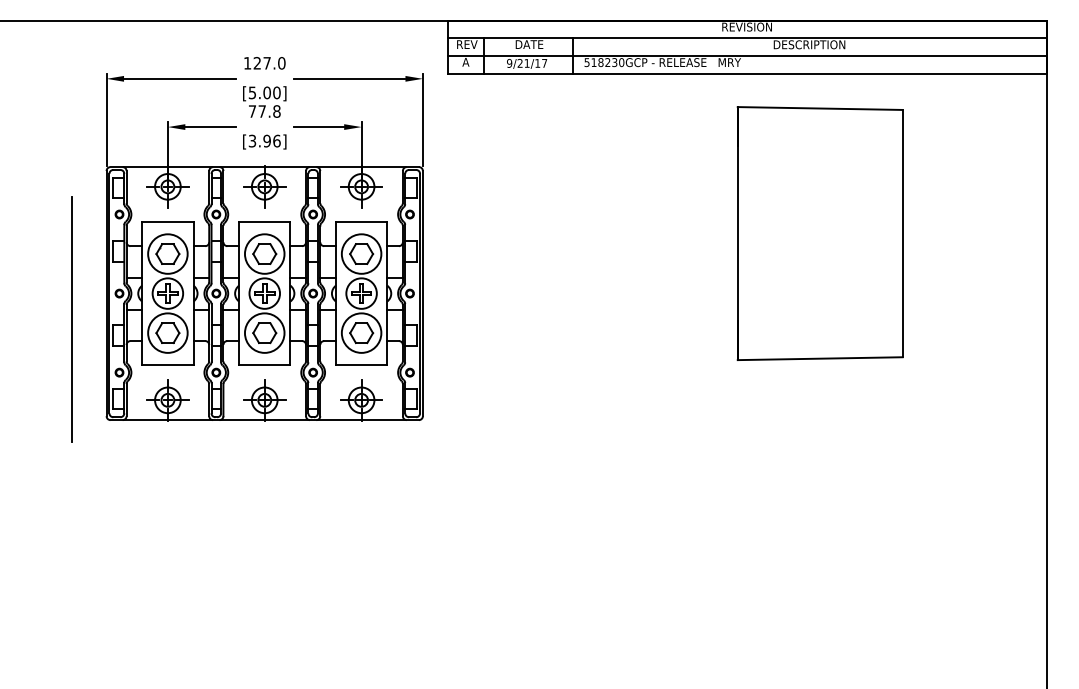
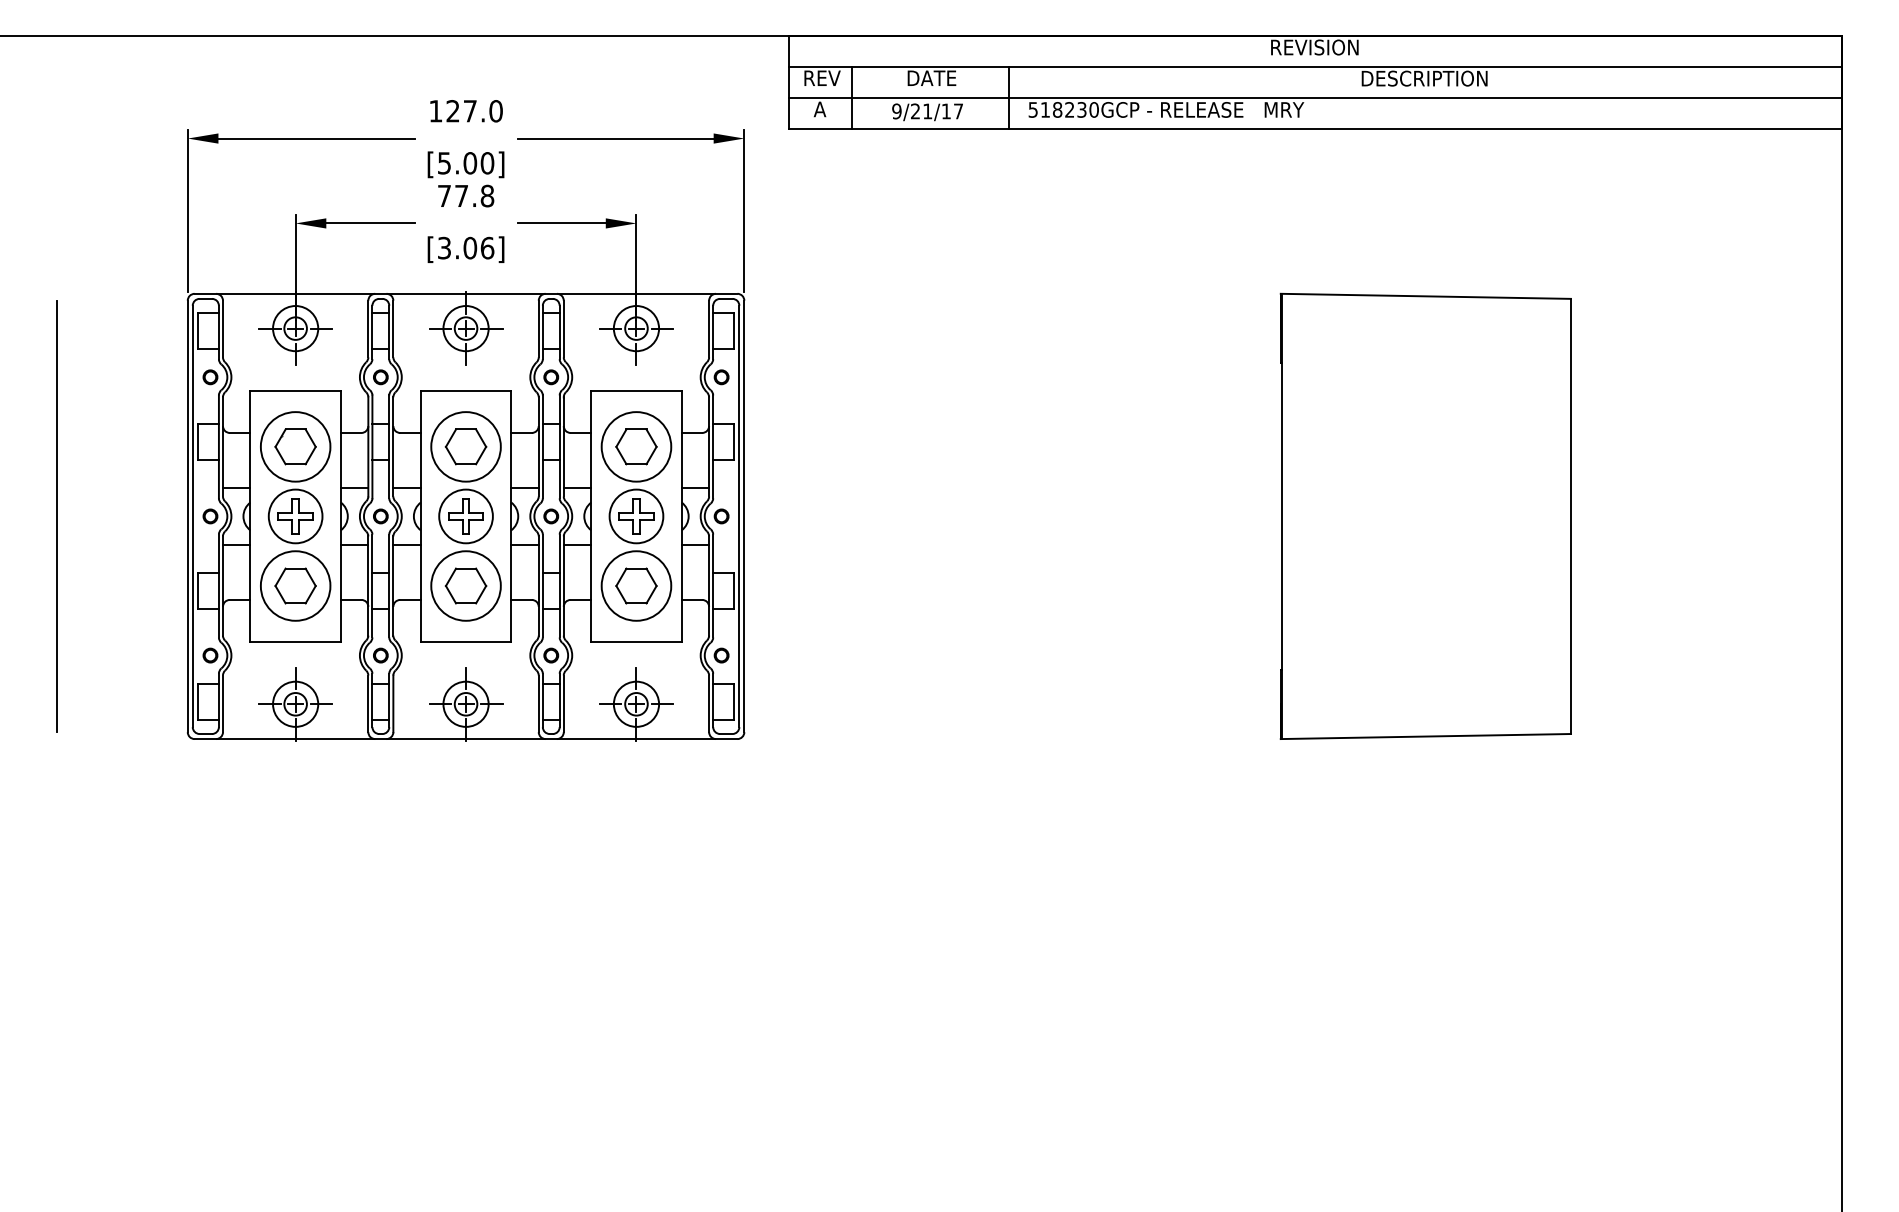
text: (266, 141) -> (469, 248), [3.96] -> [3.06]
part: (819, 233) -> (1424, 516), moved
line: (71, 319) -> (55, 516), moved

